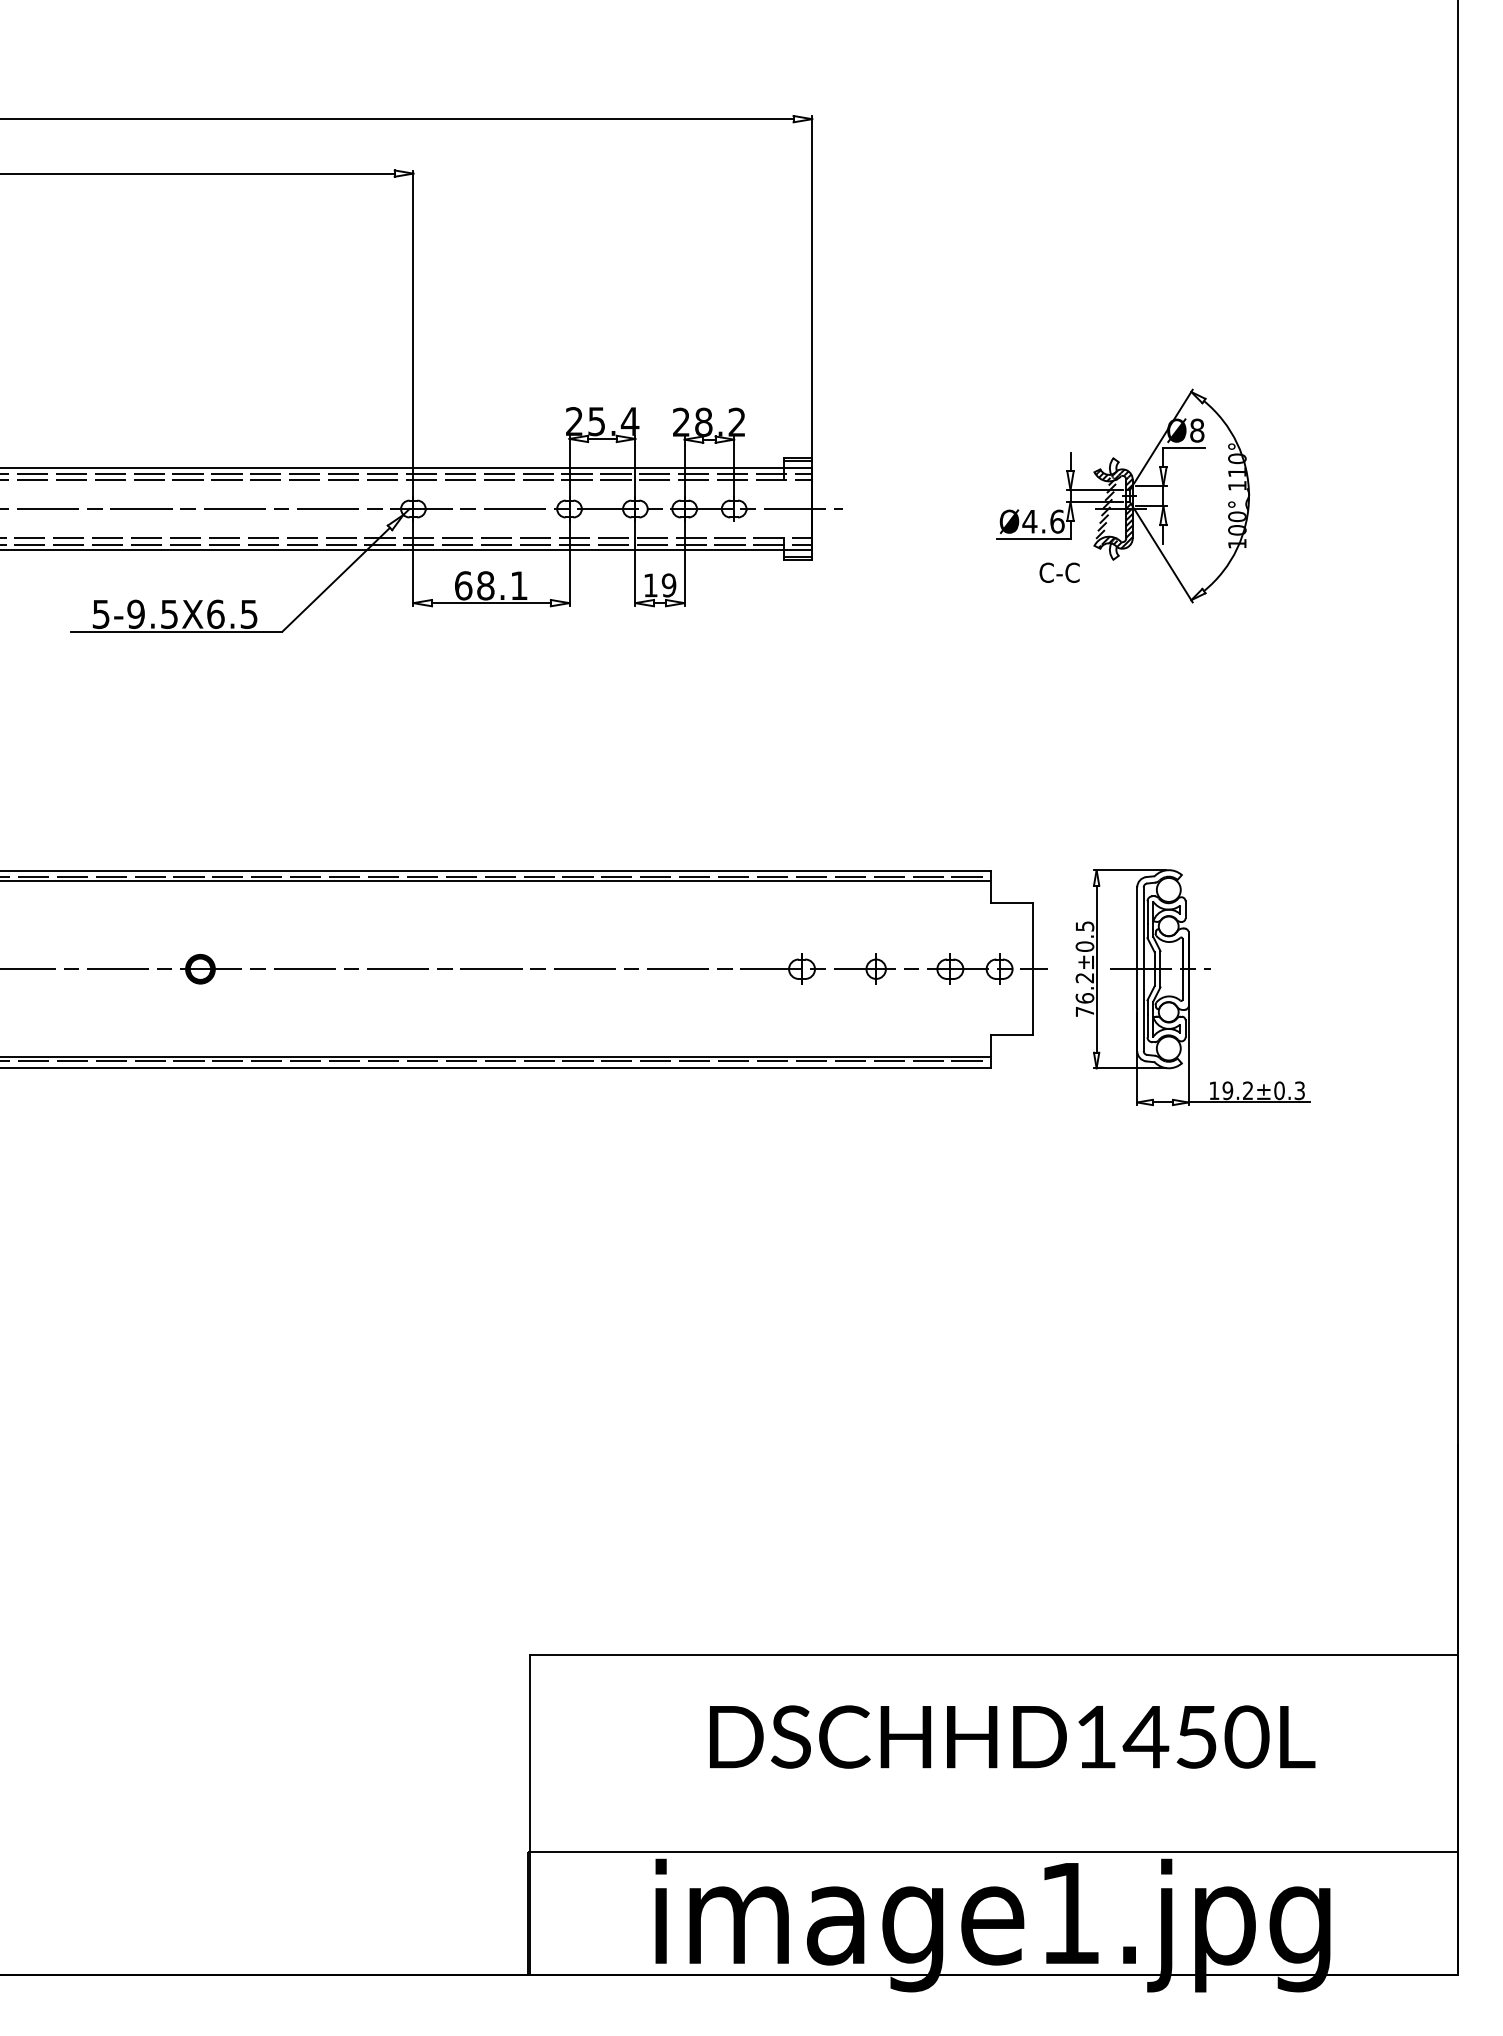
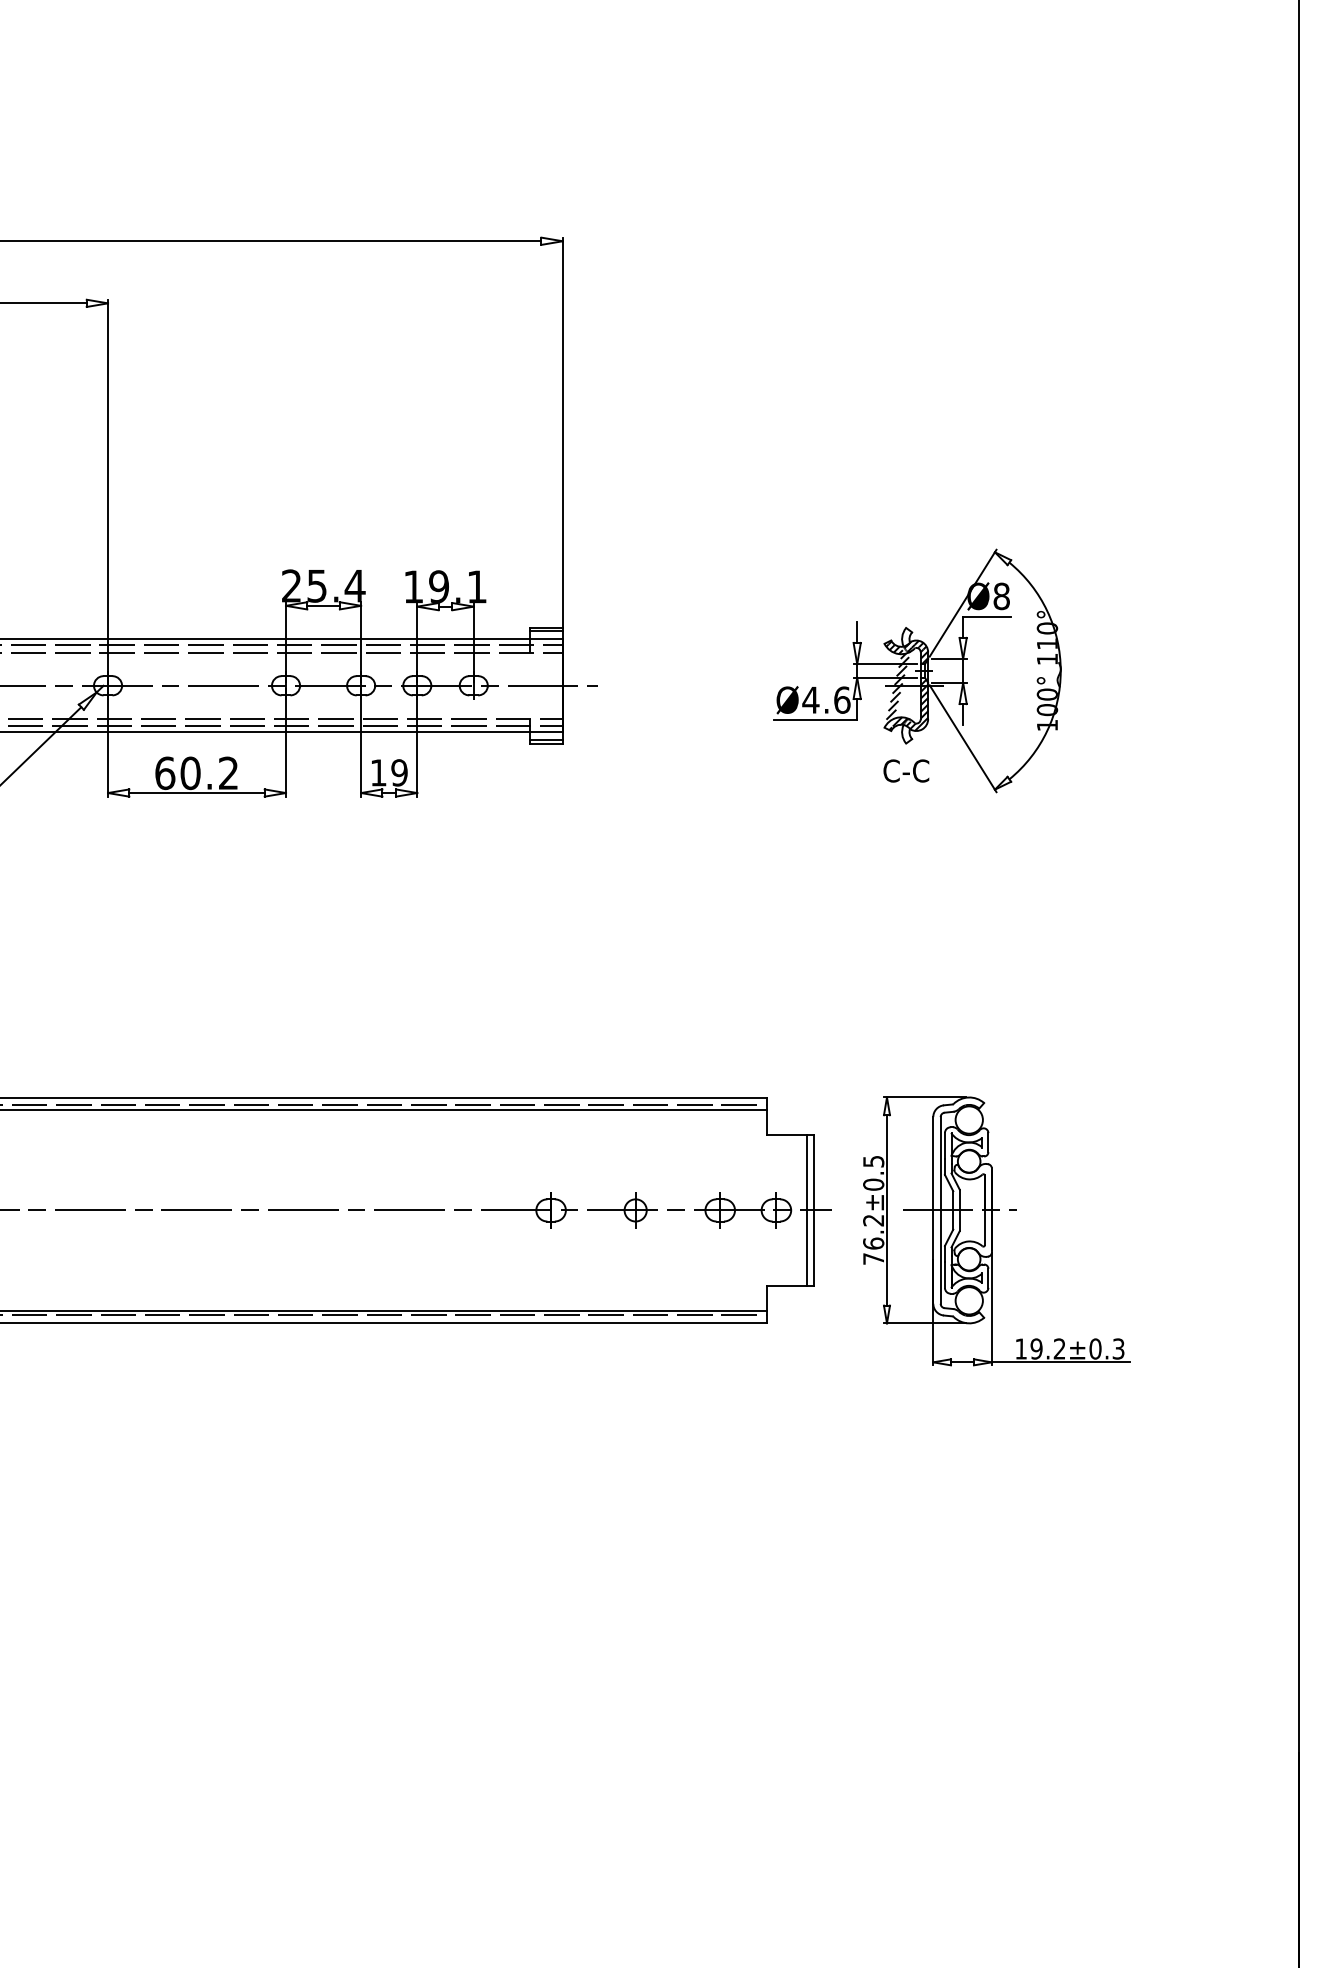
text: (709, 421) -> (445, 585), 28.2 -> 19.1
text: (1059, 572) -> (906, 770), moved
text: (502, 585) -> (209, 772), 68.1 -> 60.2
line: (1026, 969) -> (807, 1210), added

